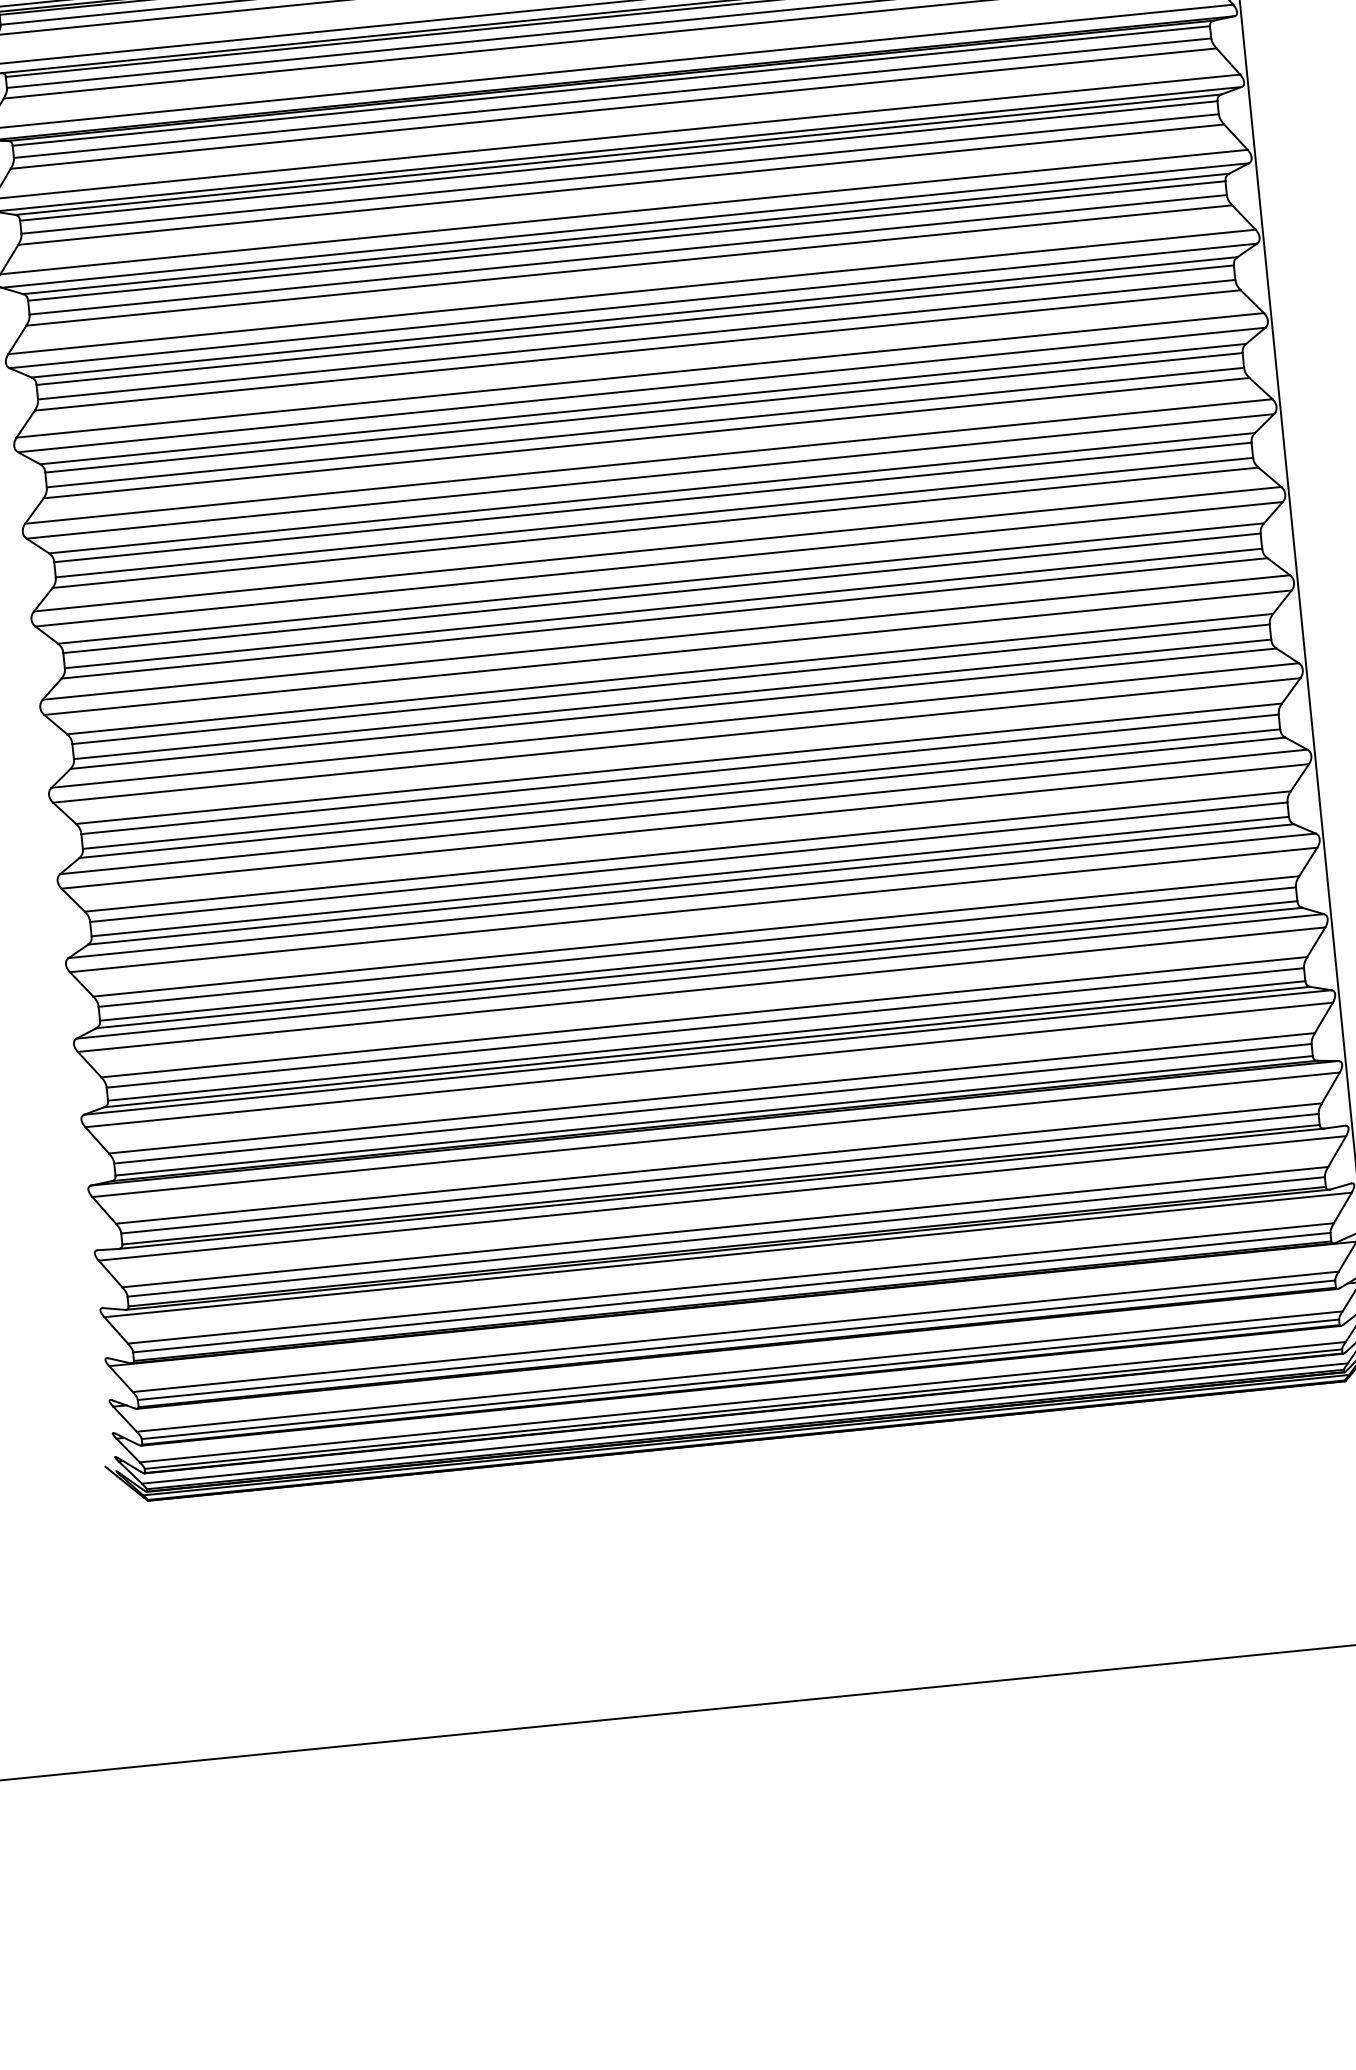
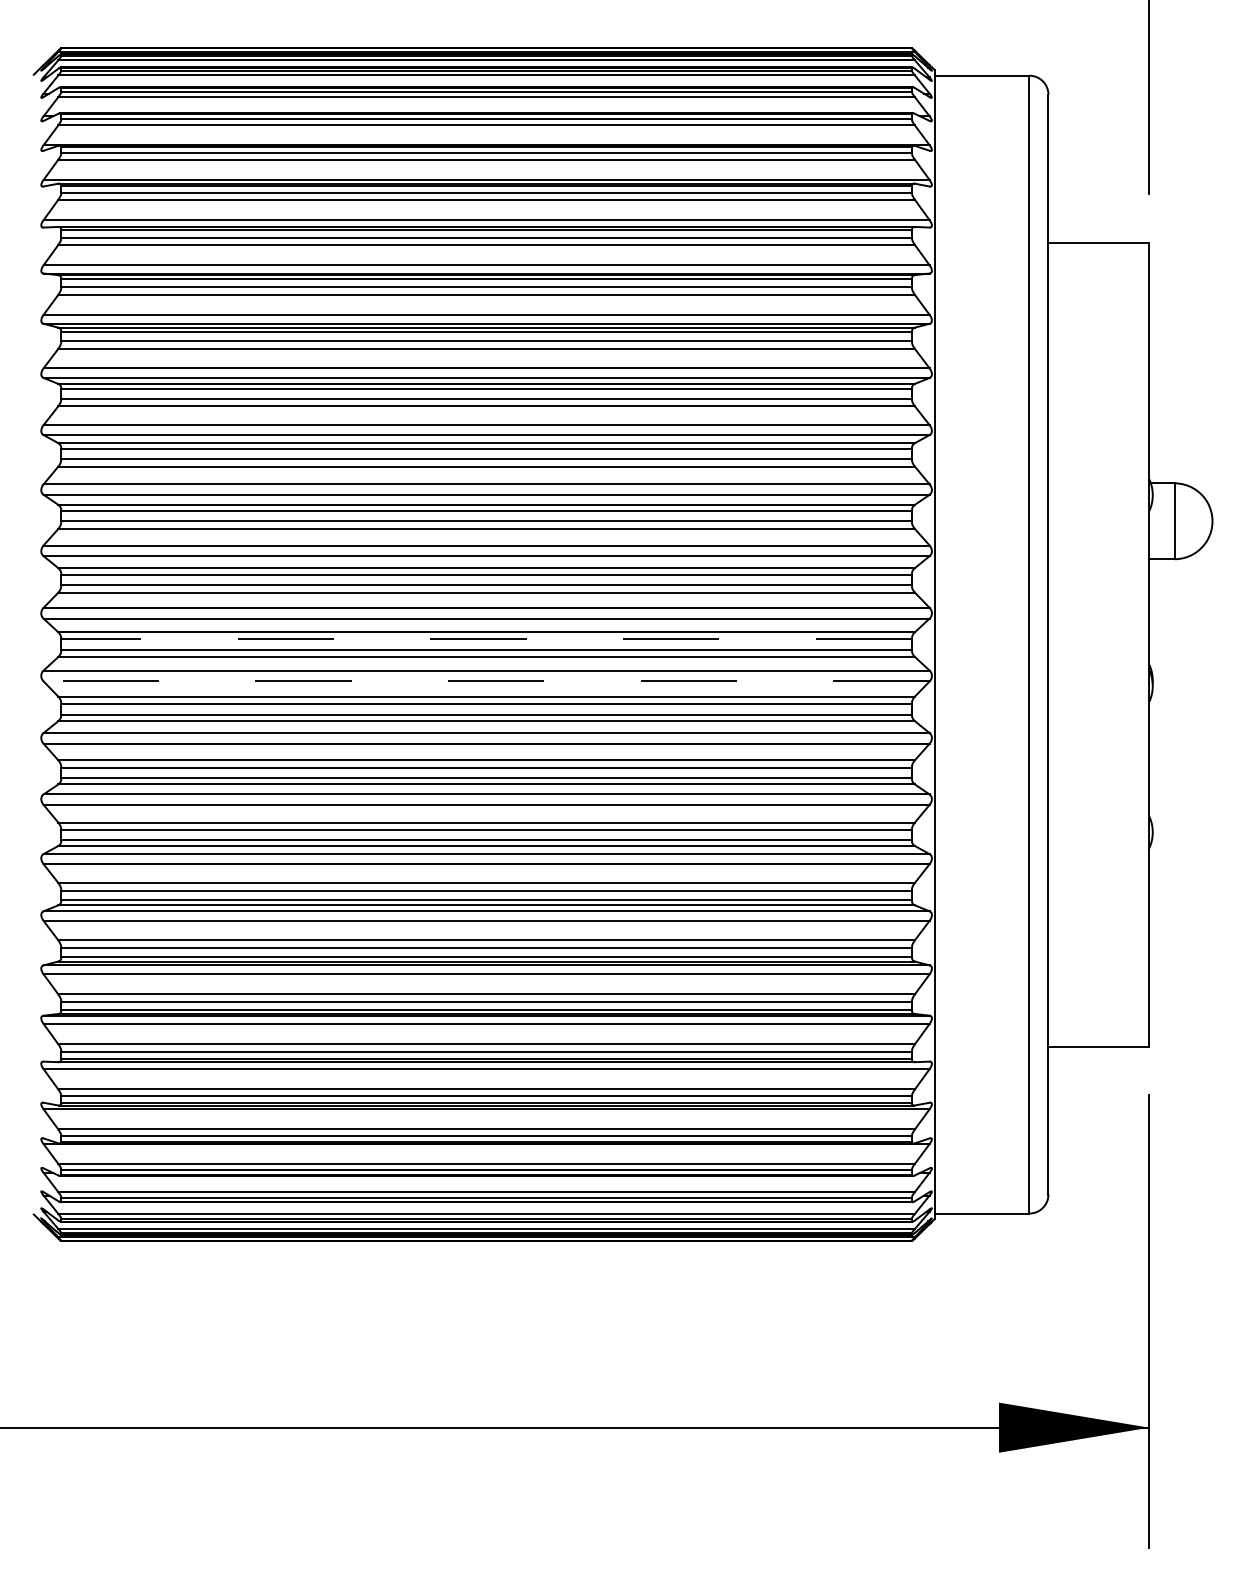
line: (661, 593) -> (486, 639), solid -> dashed
line: (667, 652) -> (486, 681), solid -> dashed

